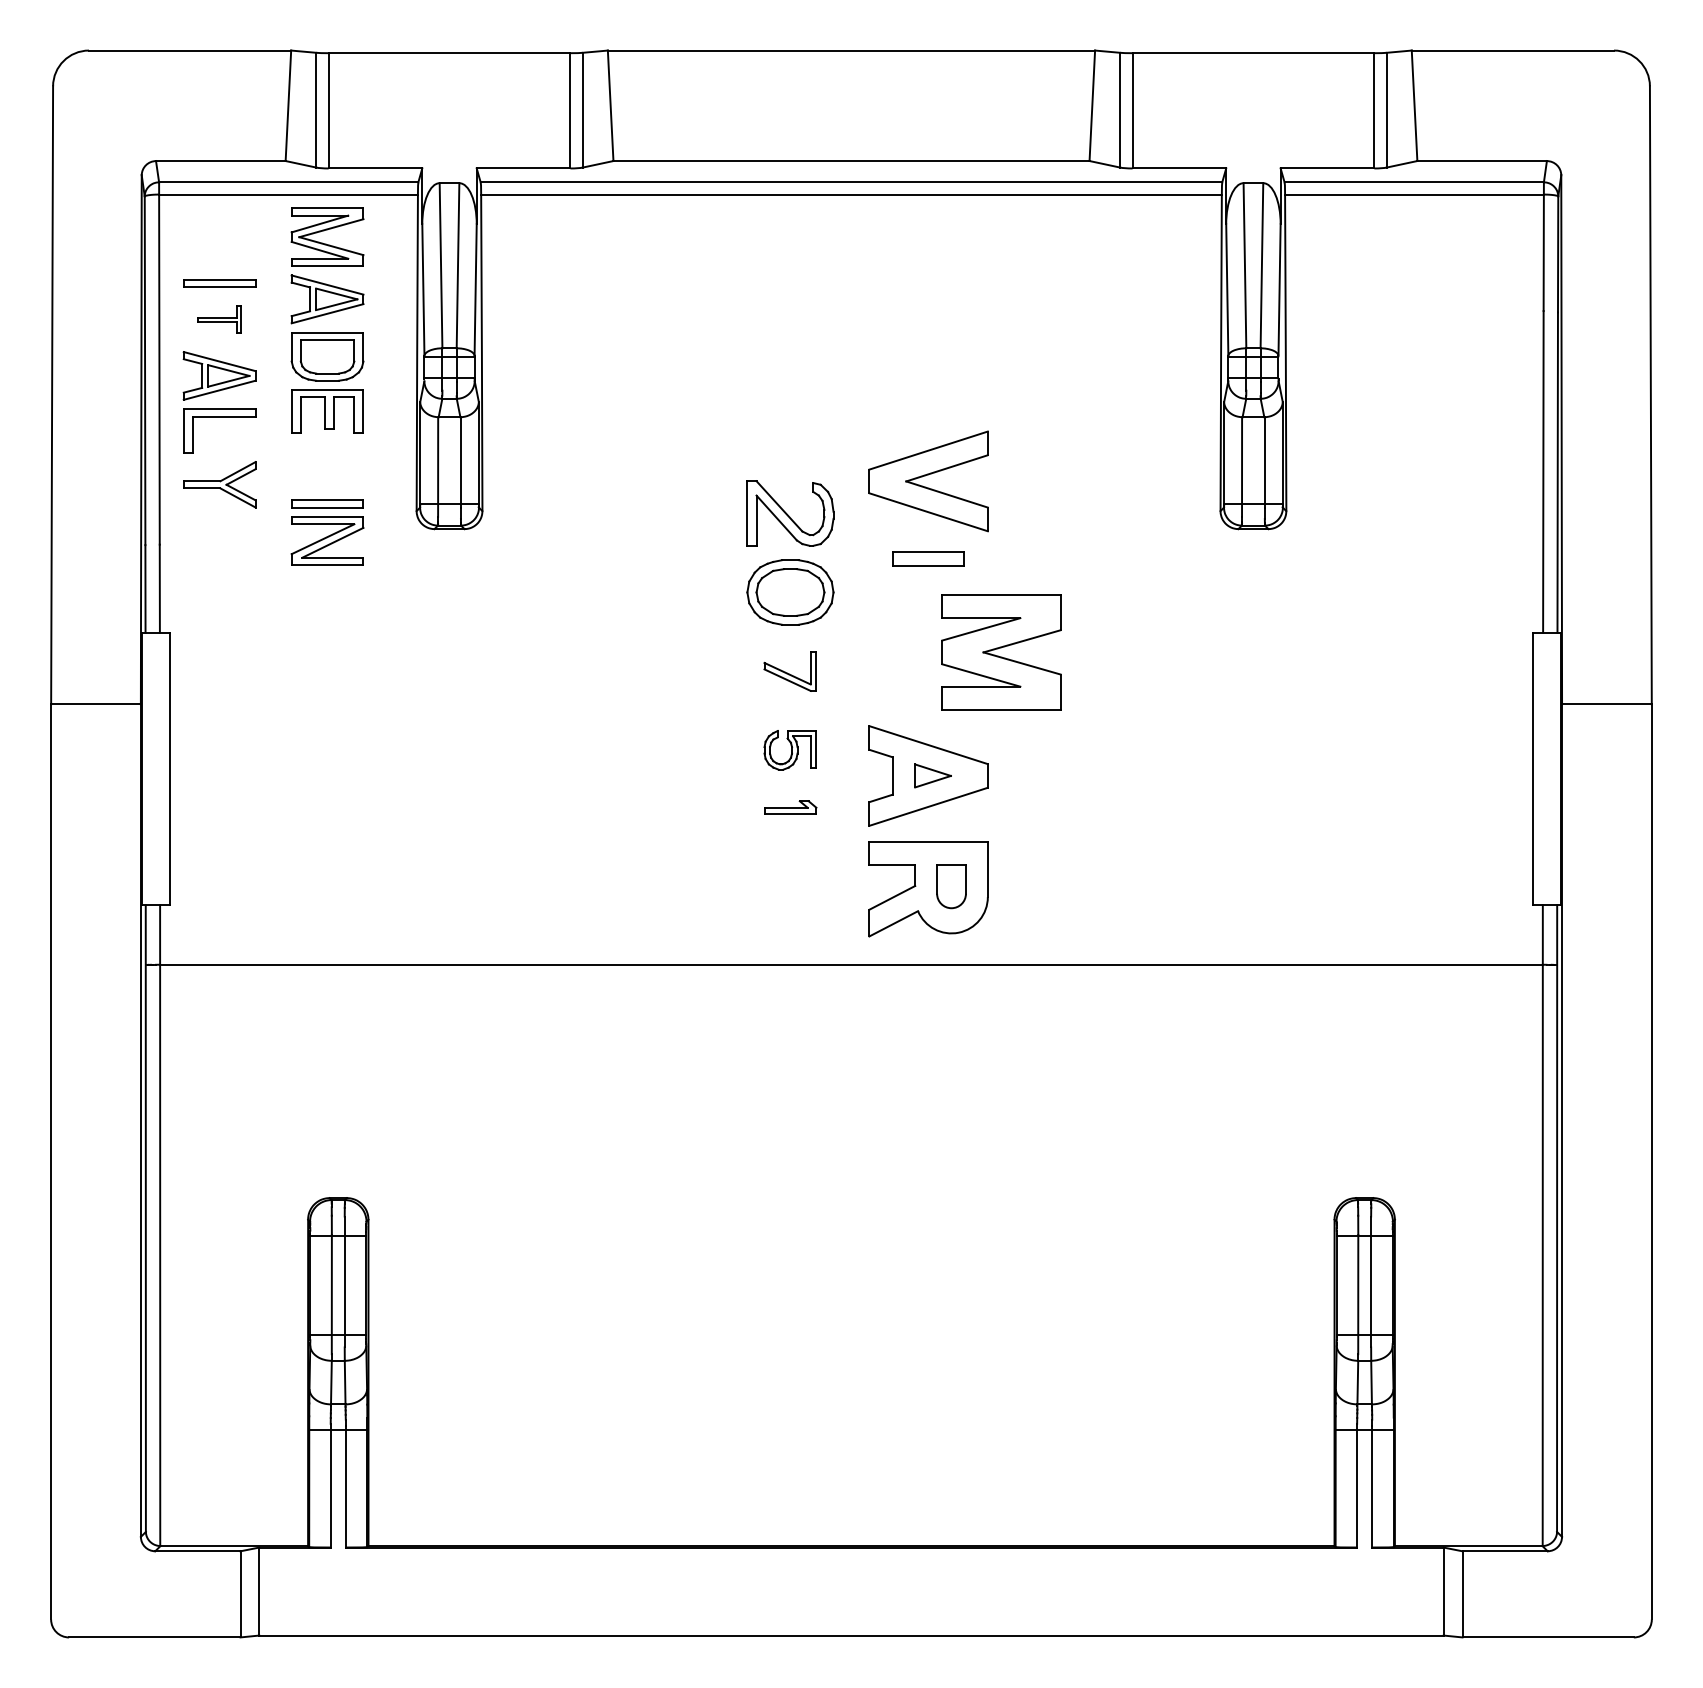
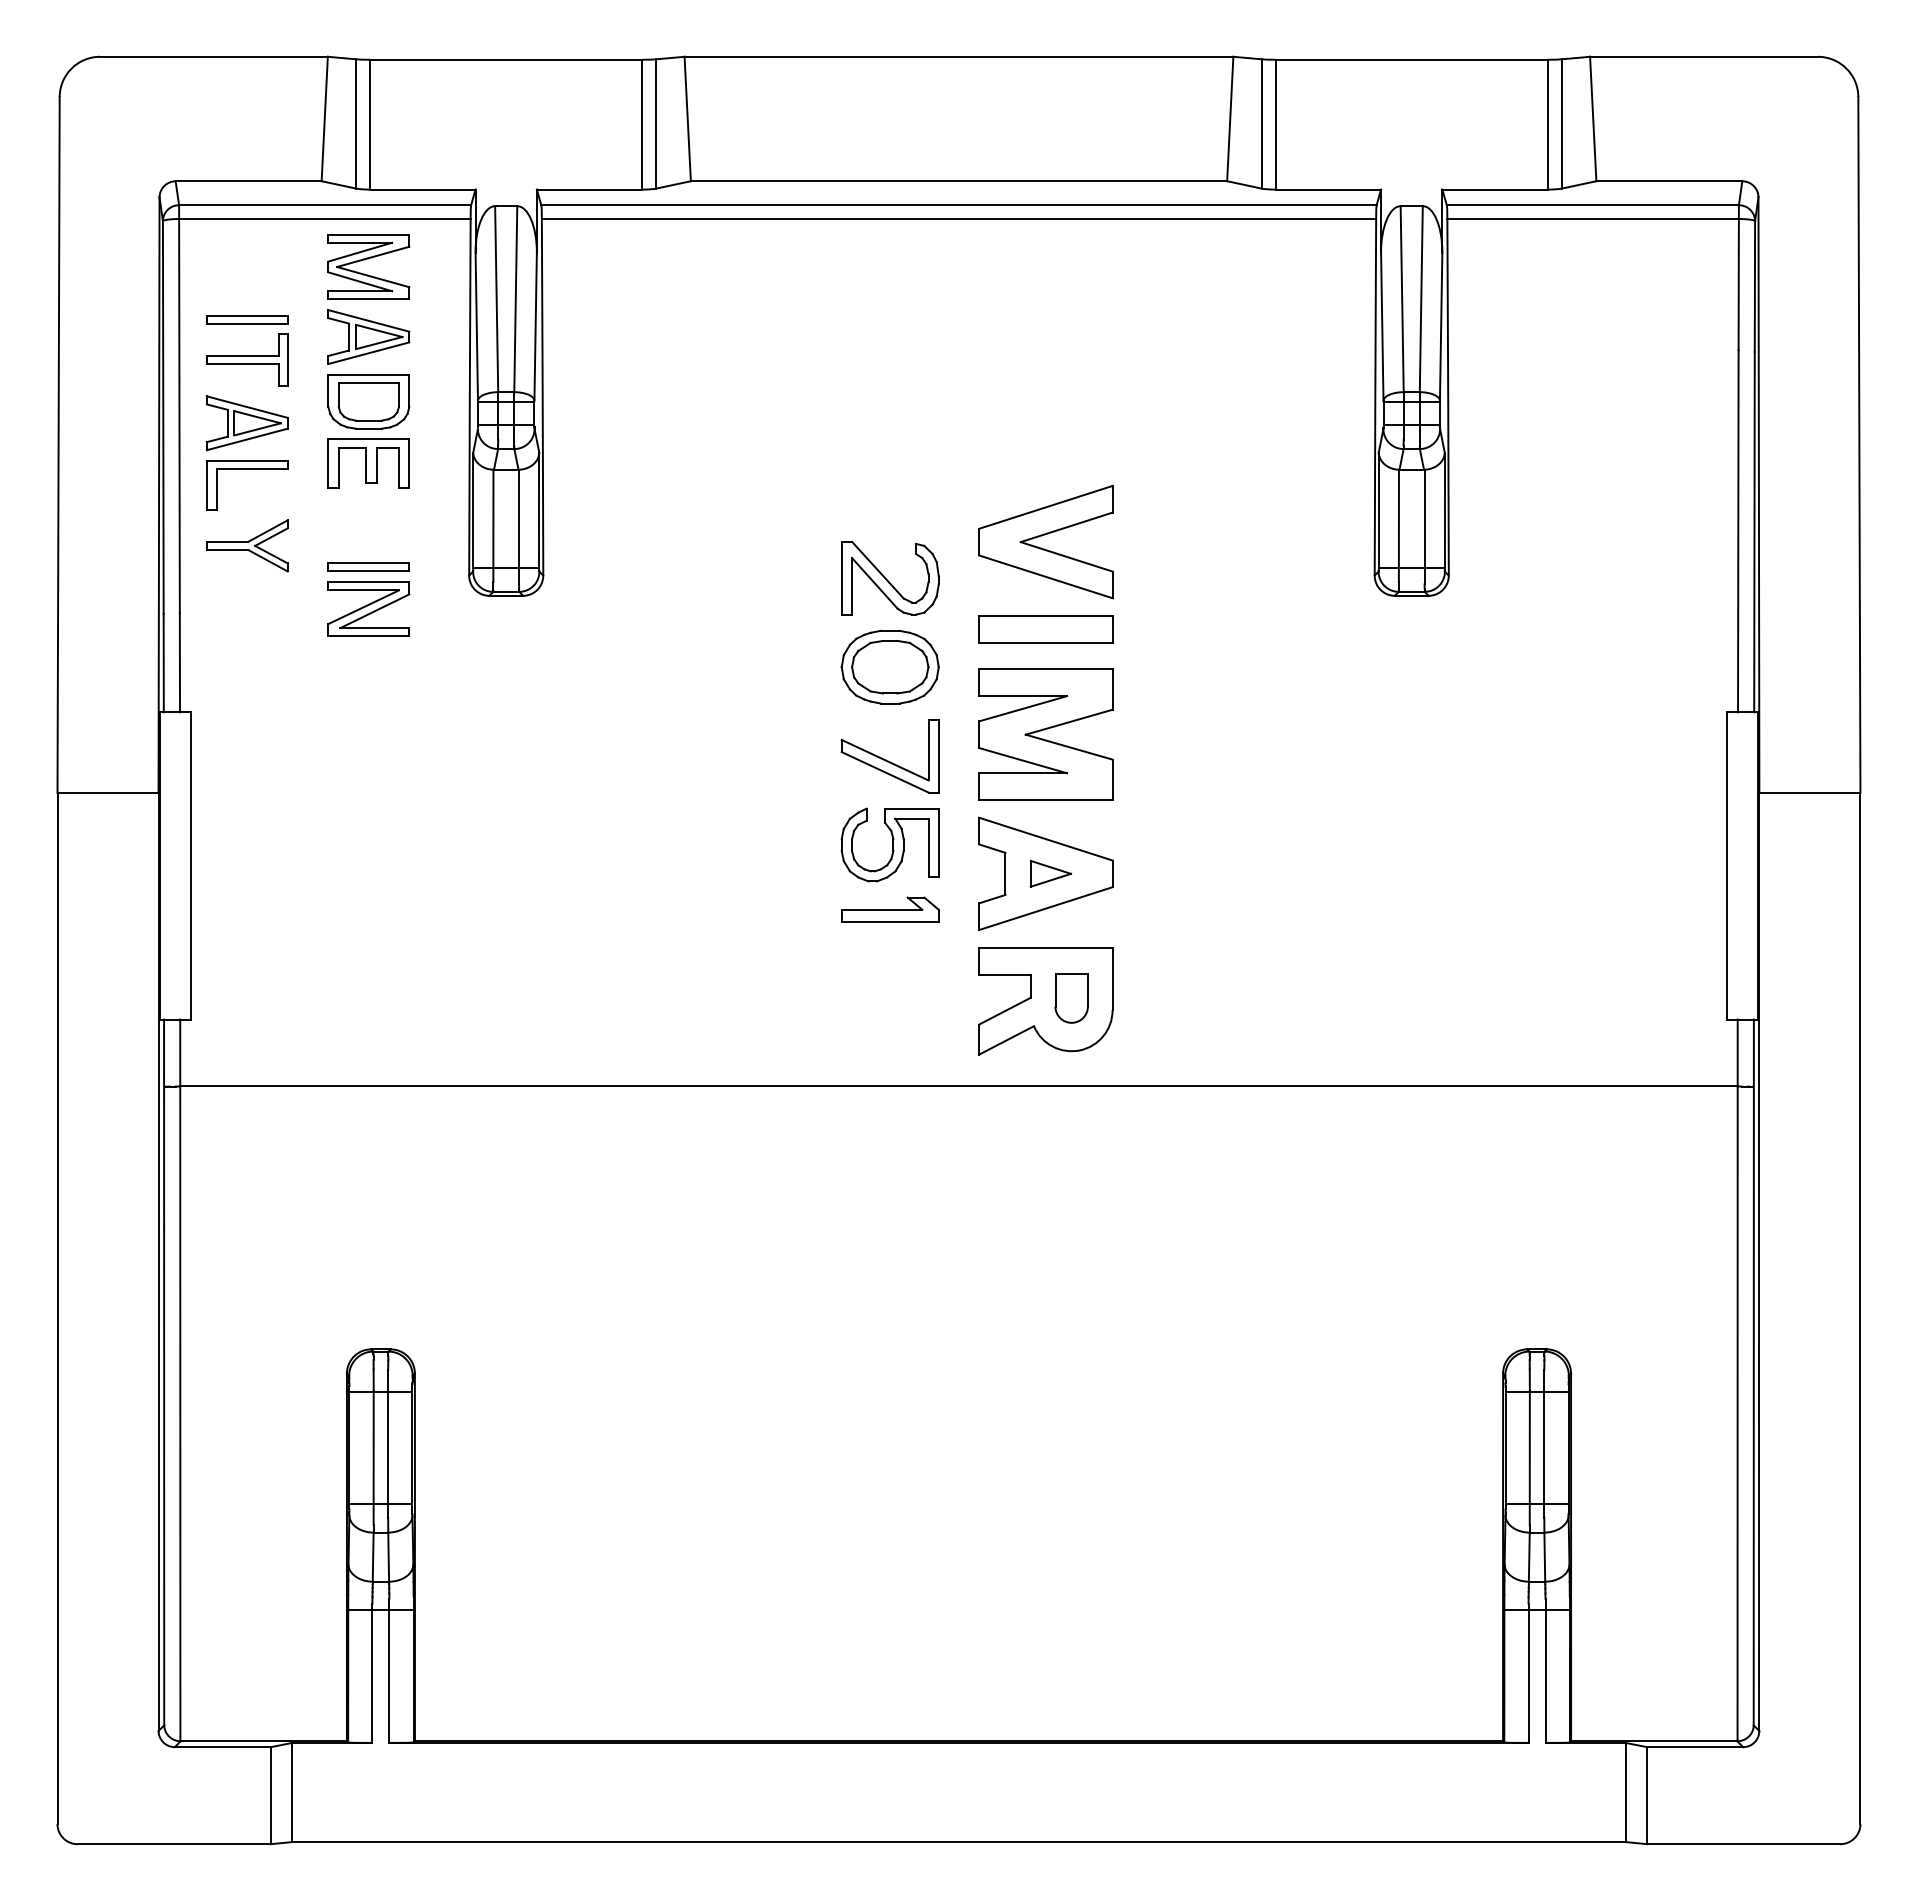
part: (219, 319) -> (247, 359), size x1.67
part: (928, 559) -> (1045, 629), size x1.67
part: (1001, 652) -> (1045, 734), moved
part: (789, 671) -> (889, 756), size x1.67
part: (789, 749) -> (889, 844), size x1.67
part: (790, 807) -> (890, 909), size x1.67

